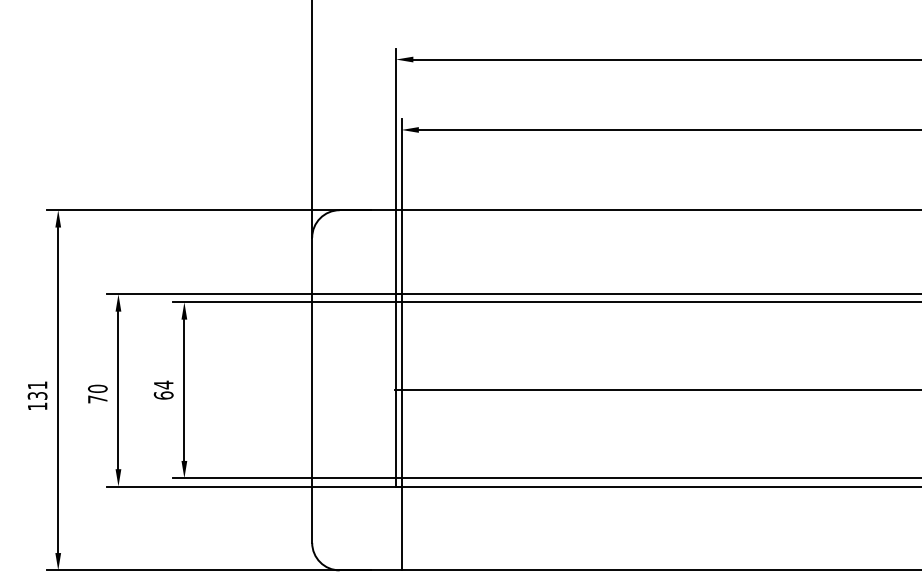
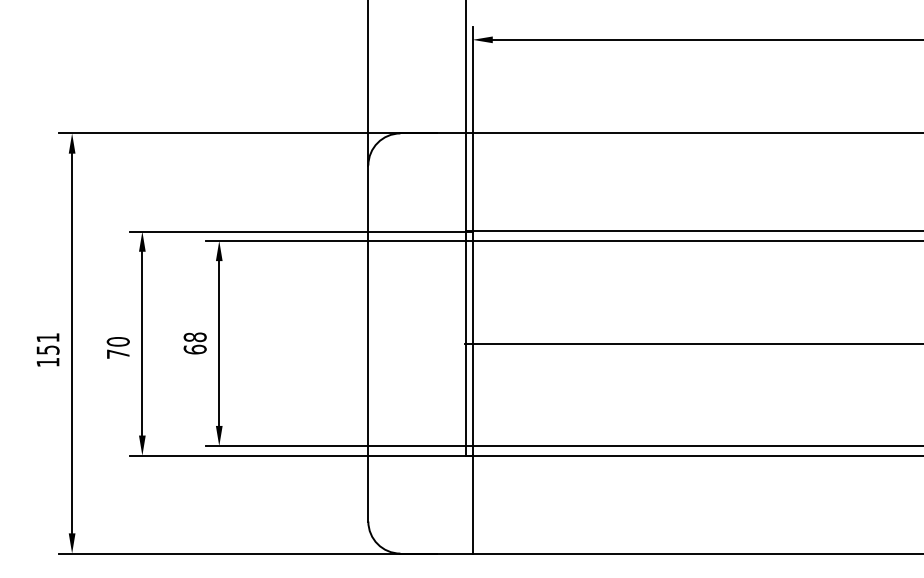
text: (163, 384) -> (194, 336), 64 -> 68
text: (36, 395) -> (46, 349), 131 -> 151

